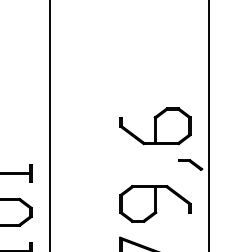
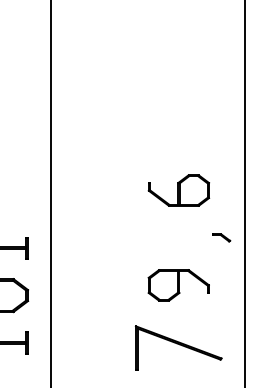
part: (155, 126) -> (178, 190), size x0.7
part: (190, 164) -> (221, 237), size x0.6
part: (155, 204) -> (178, 285), size x0.7

